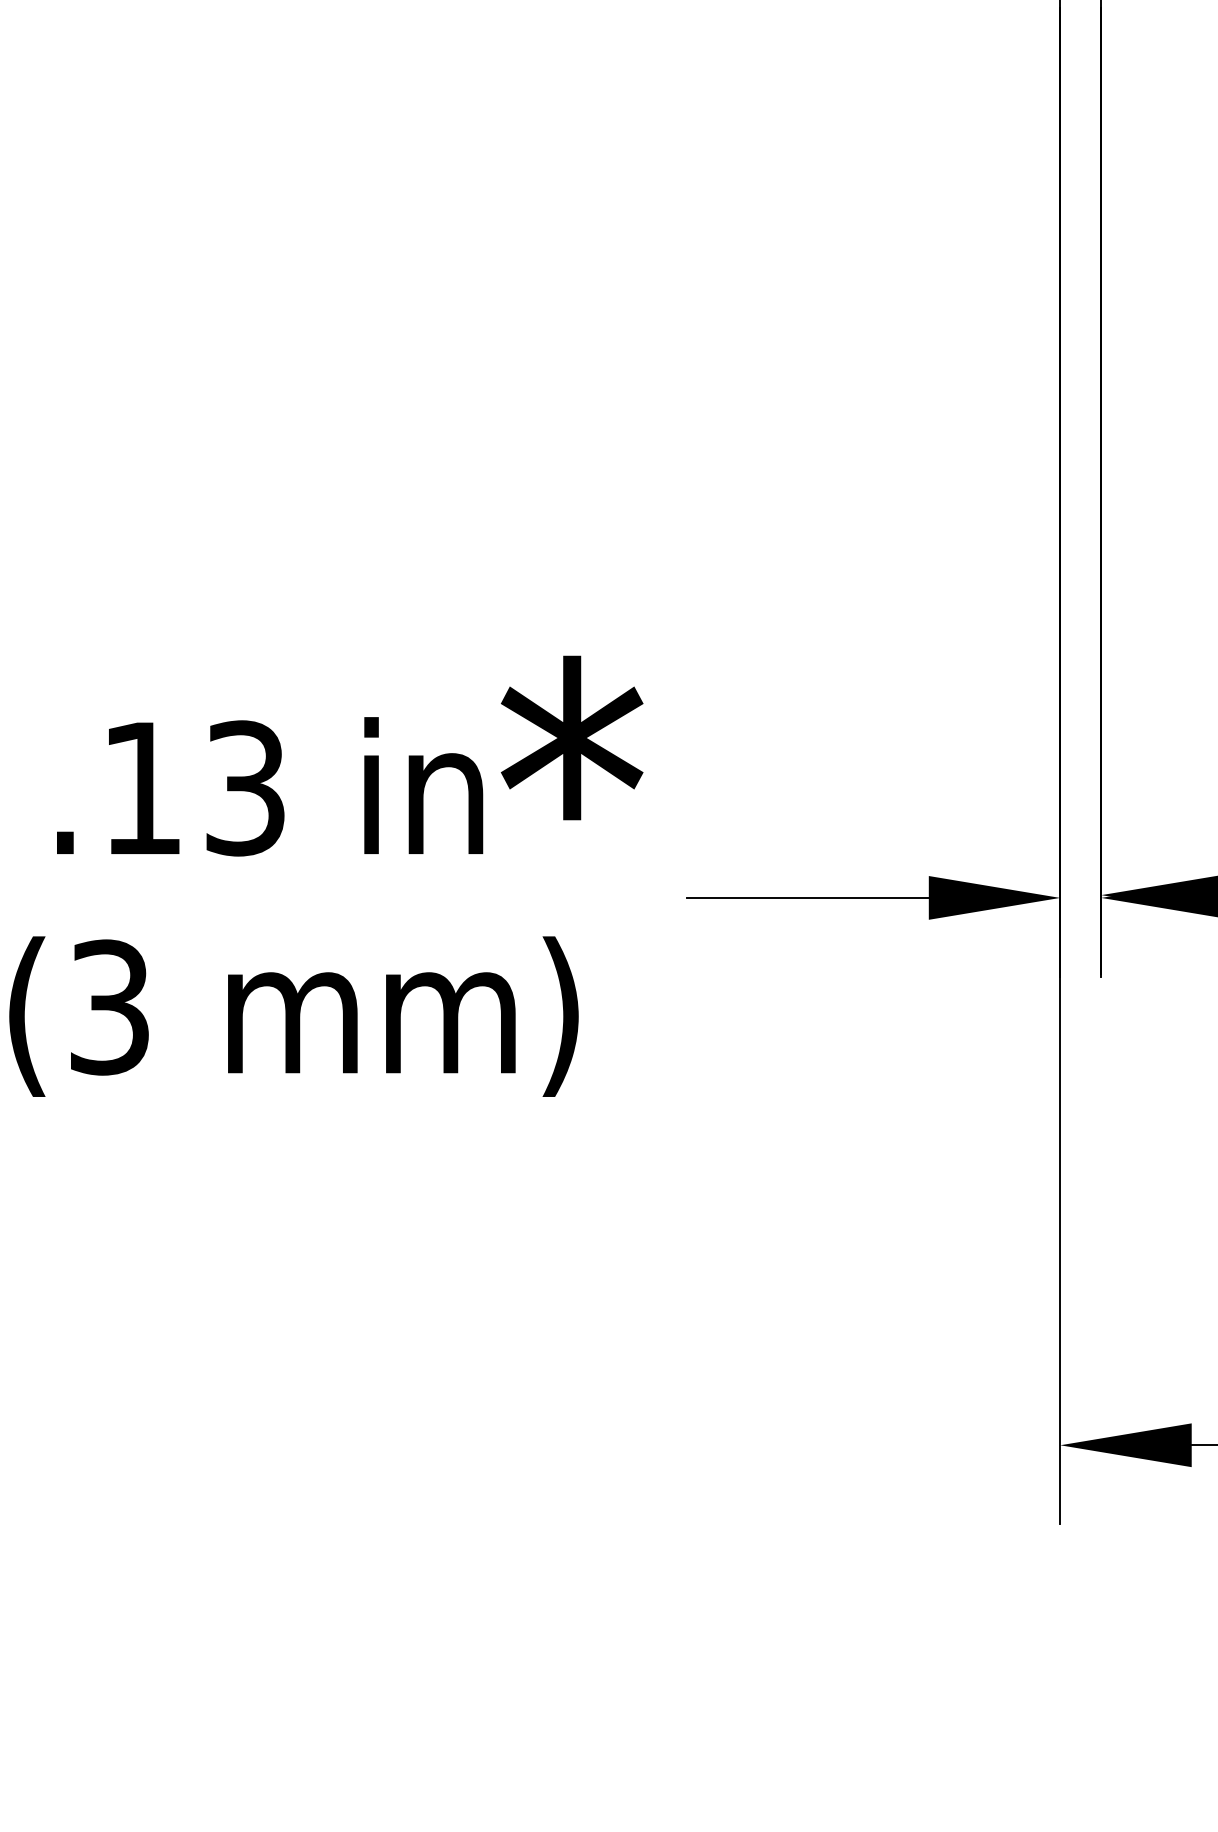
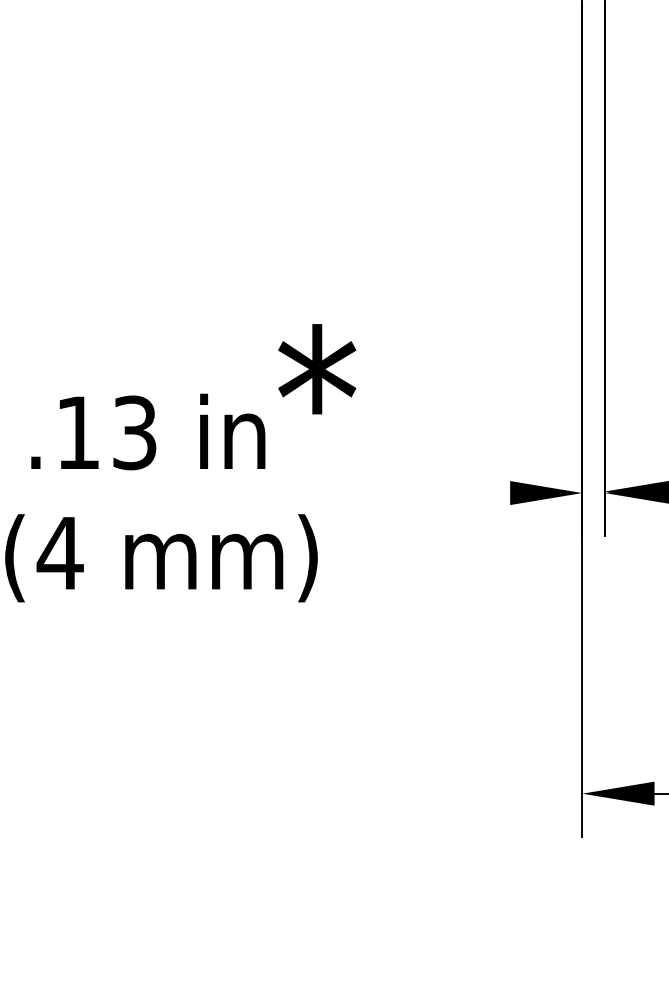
text: (572, 738) -> (317, 369), moved
line: (807, 898) -> (443, 493), removed
text: (108, 1006) -> (59, 552), (3 -> (4

